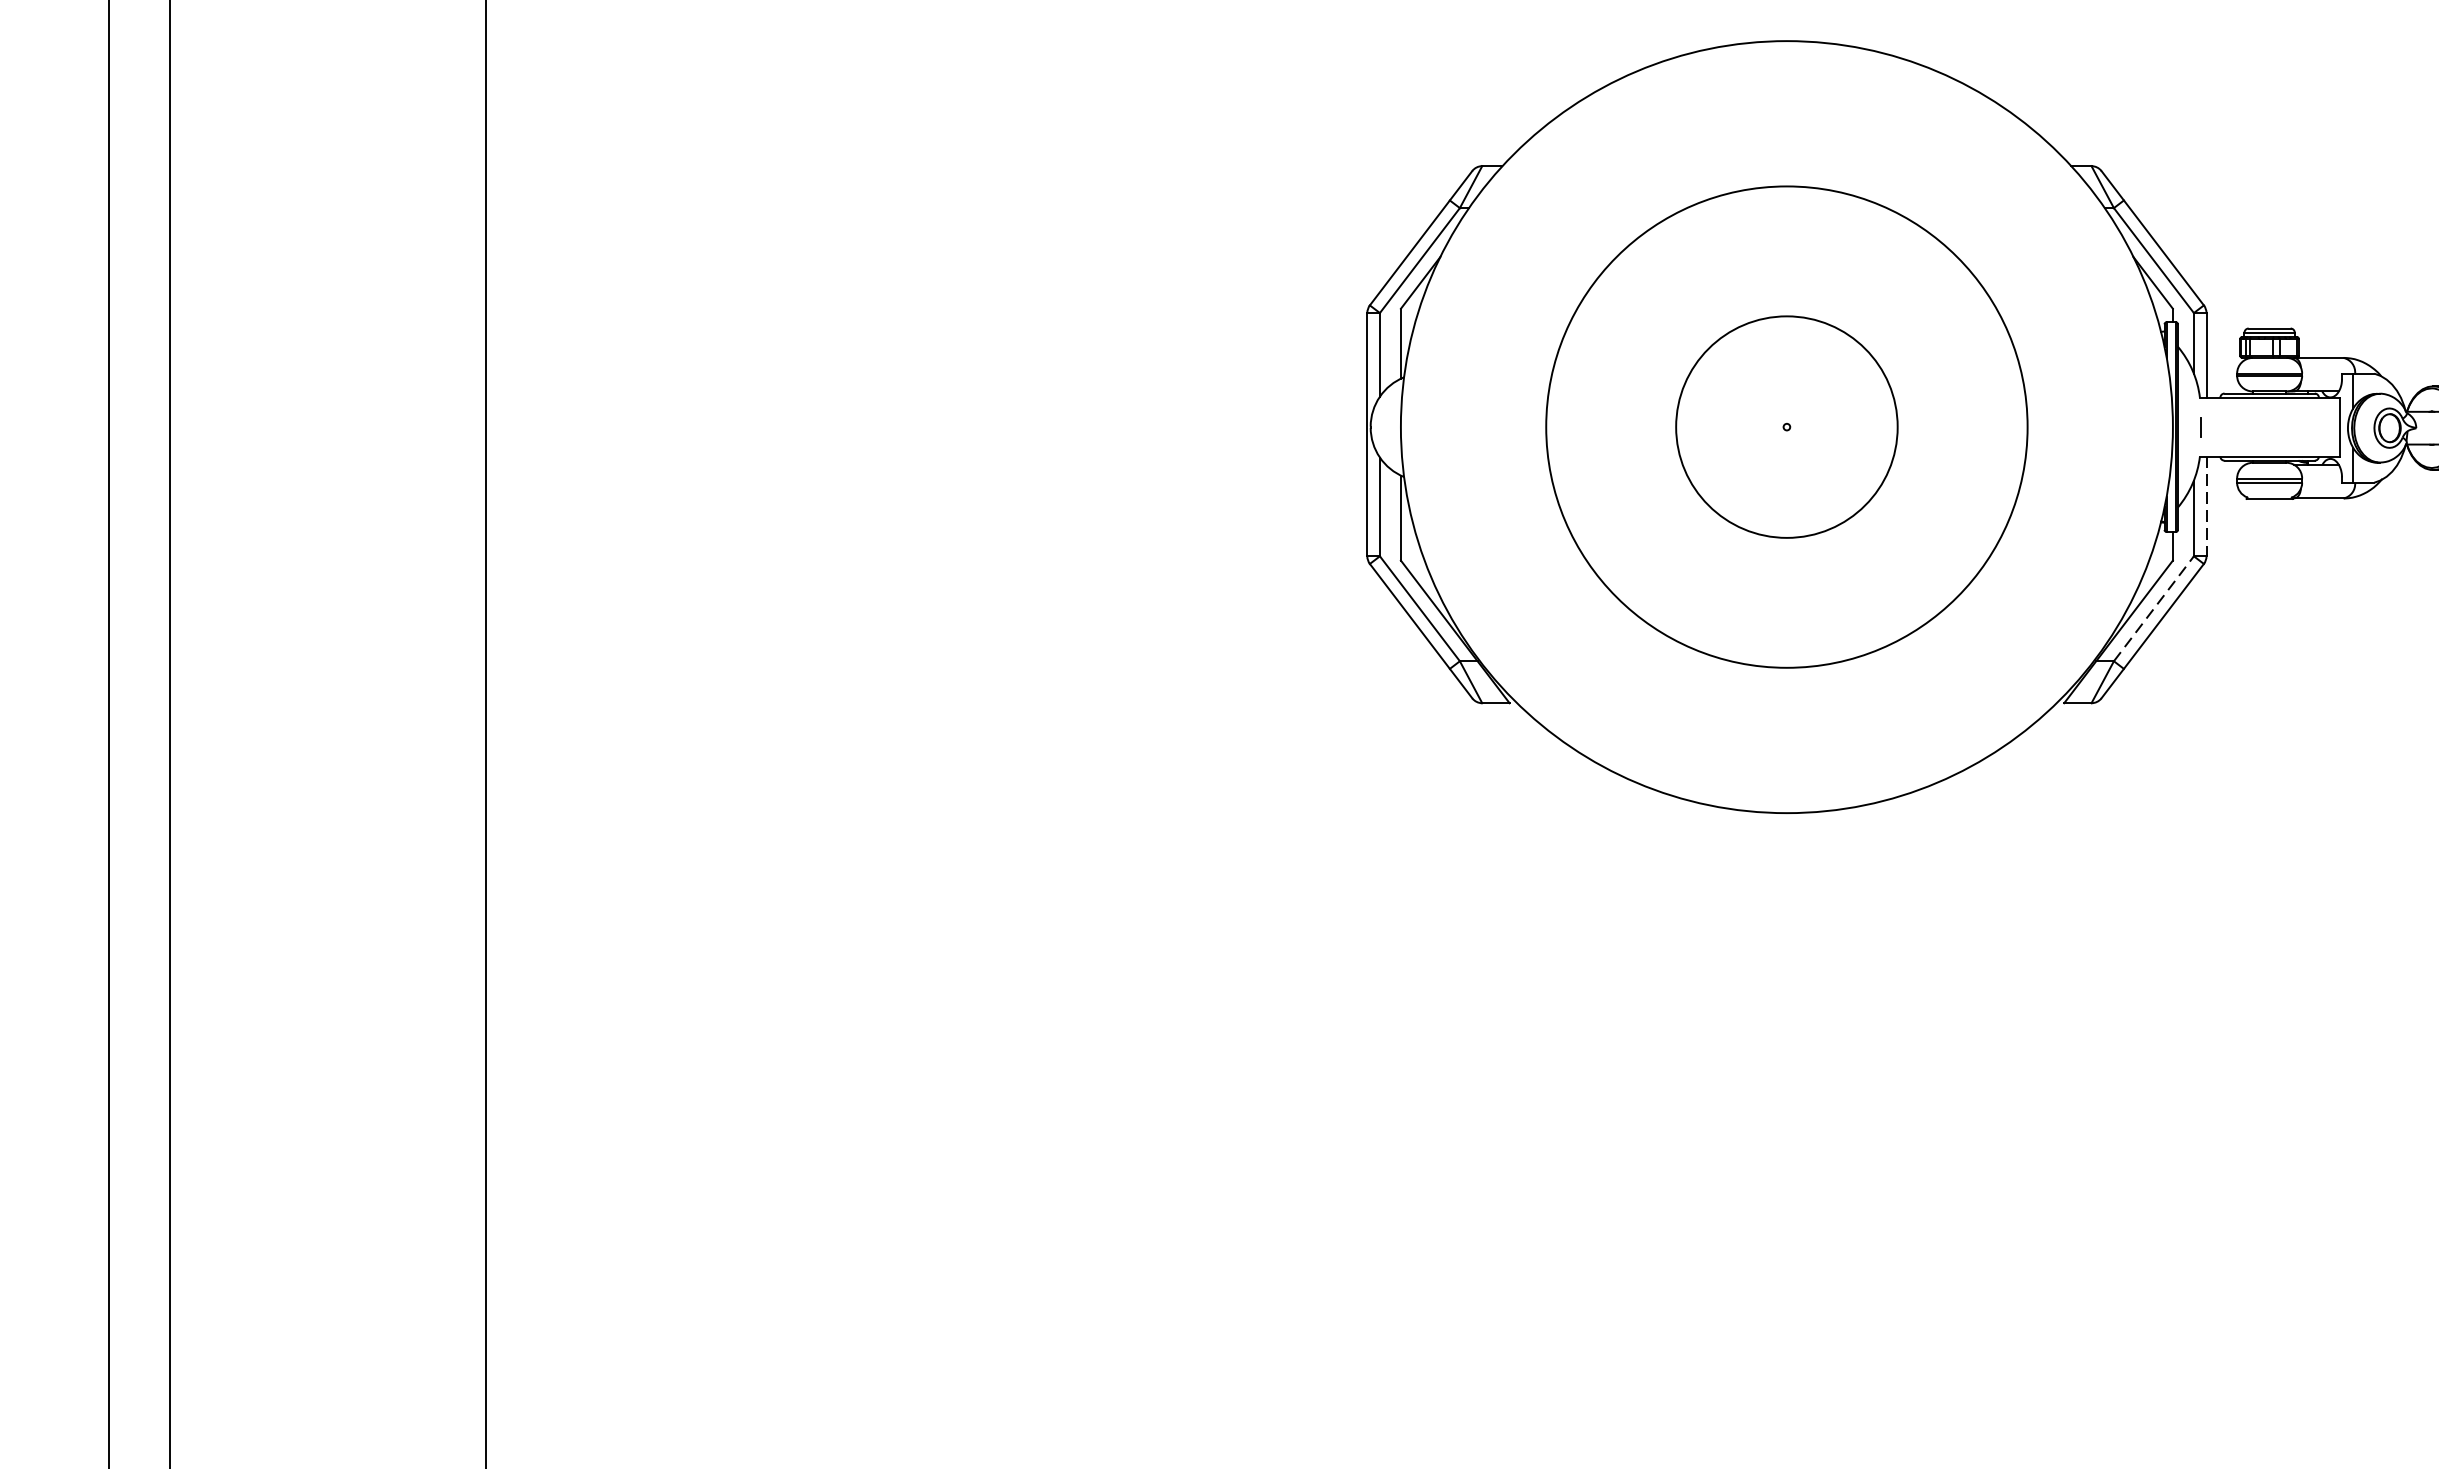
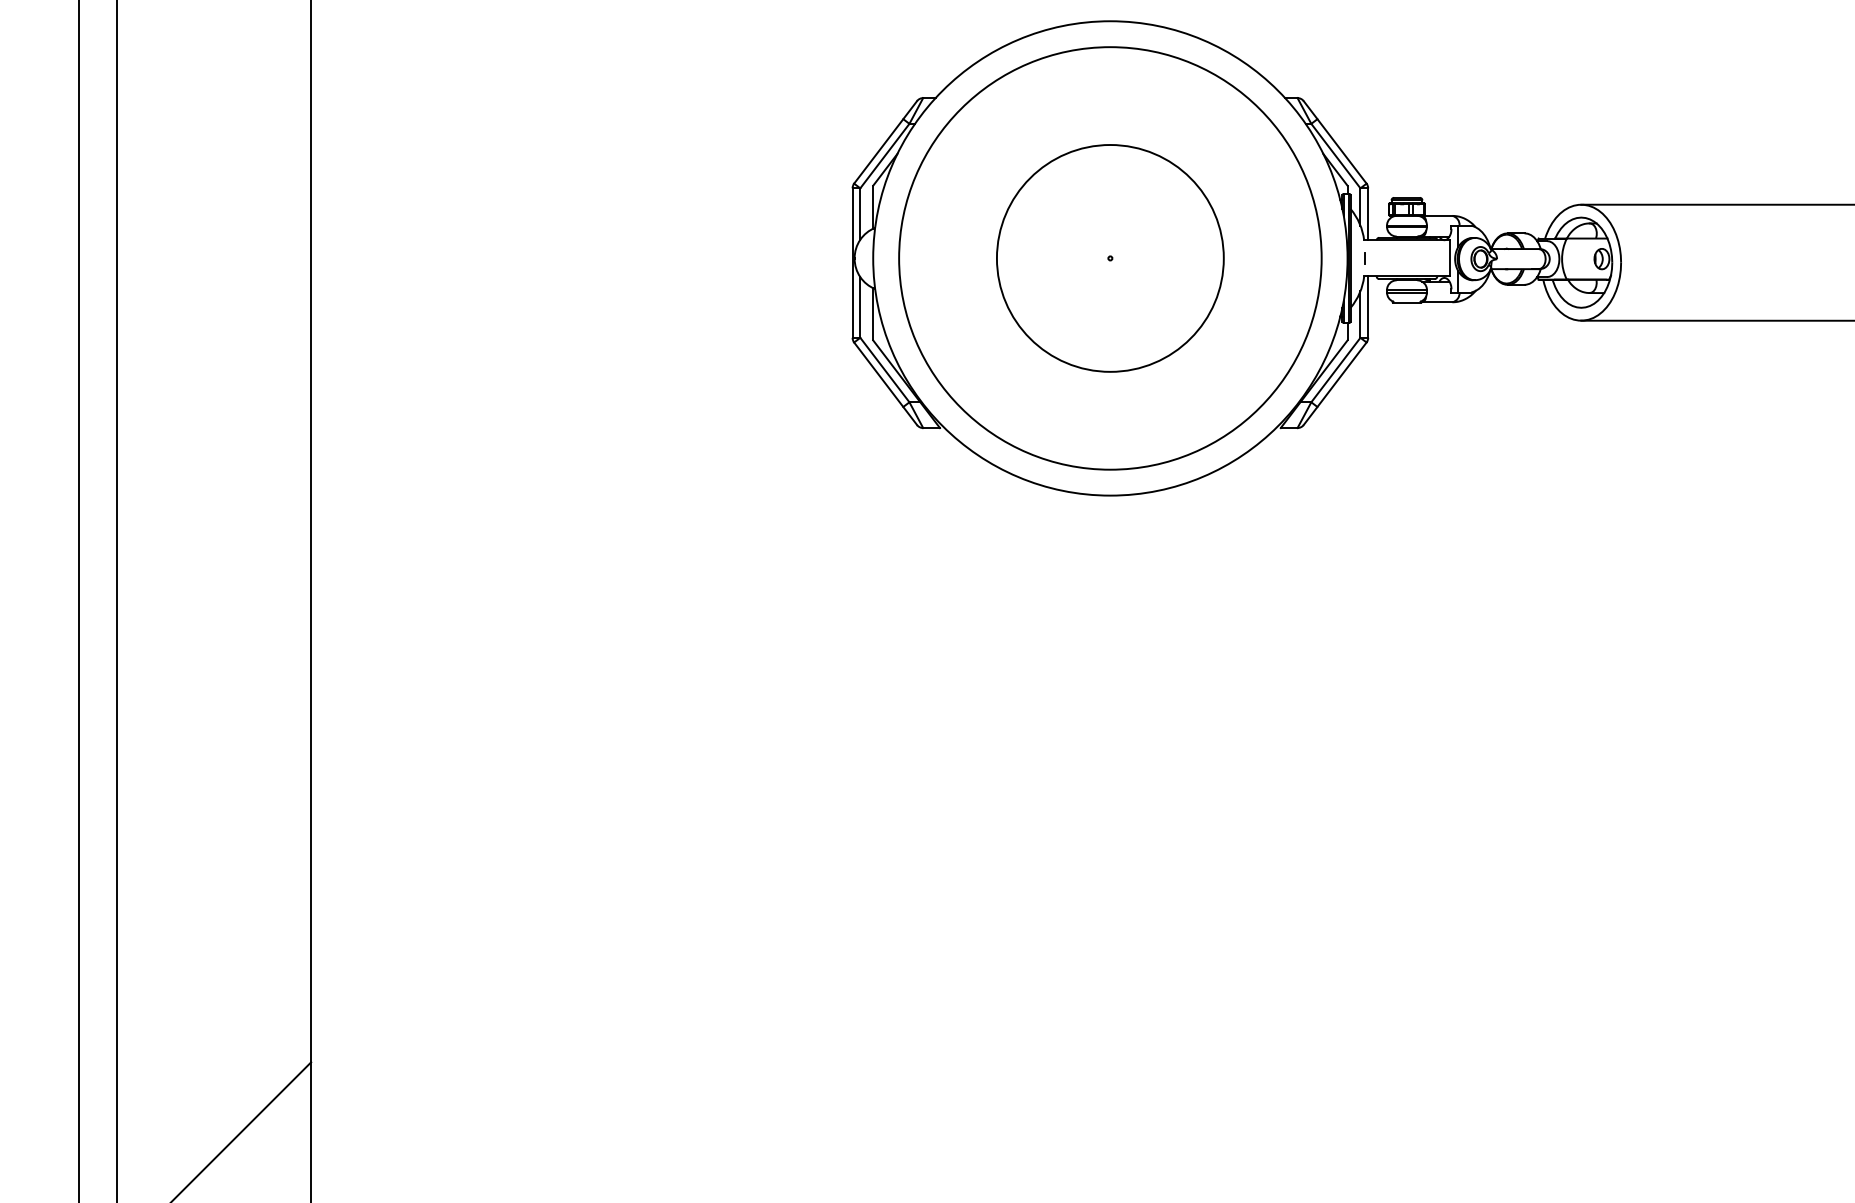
circle: (1785, 427) -> (1109, 258), size x1.67
circle: (1787, 427) -> (1110, 258), size x1.43
line: (2206, 506) -> (1368, 307), dashed -> solid
line: (2153, 609) -> (1335, 370), dashed -> solid

